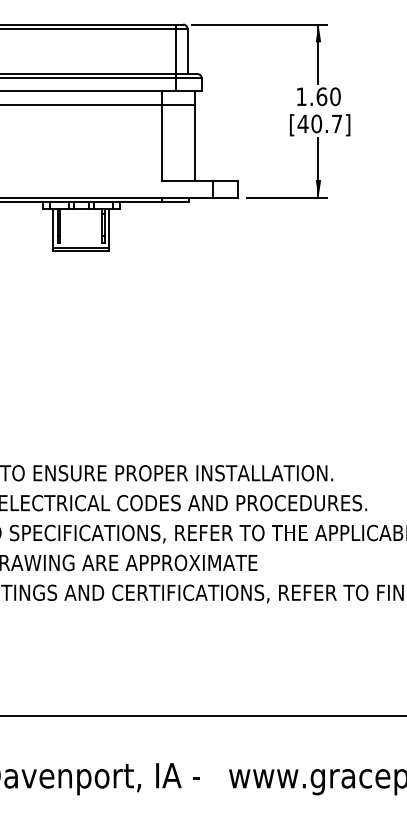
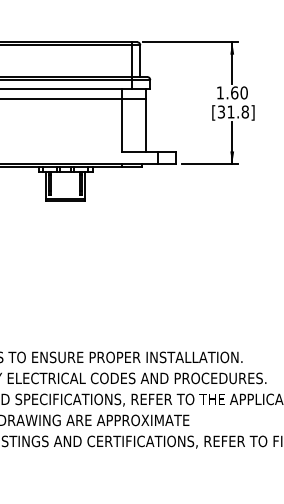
text: (319, 123) -> (232, 111), [40.7] -> [31.8]

